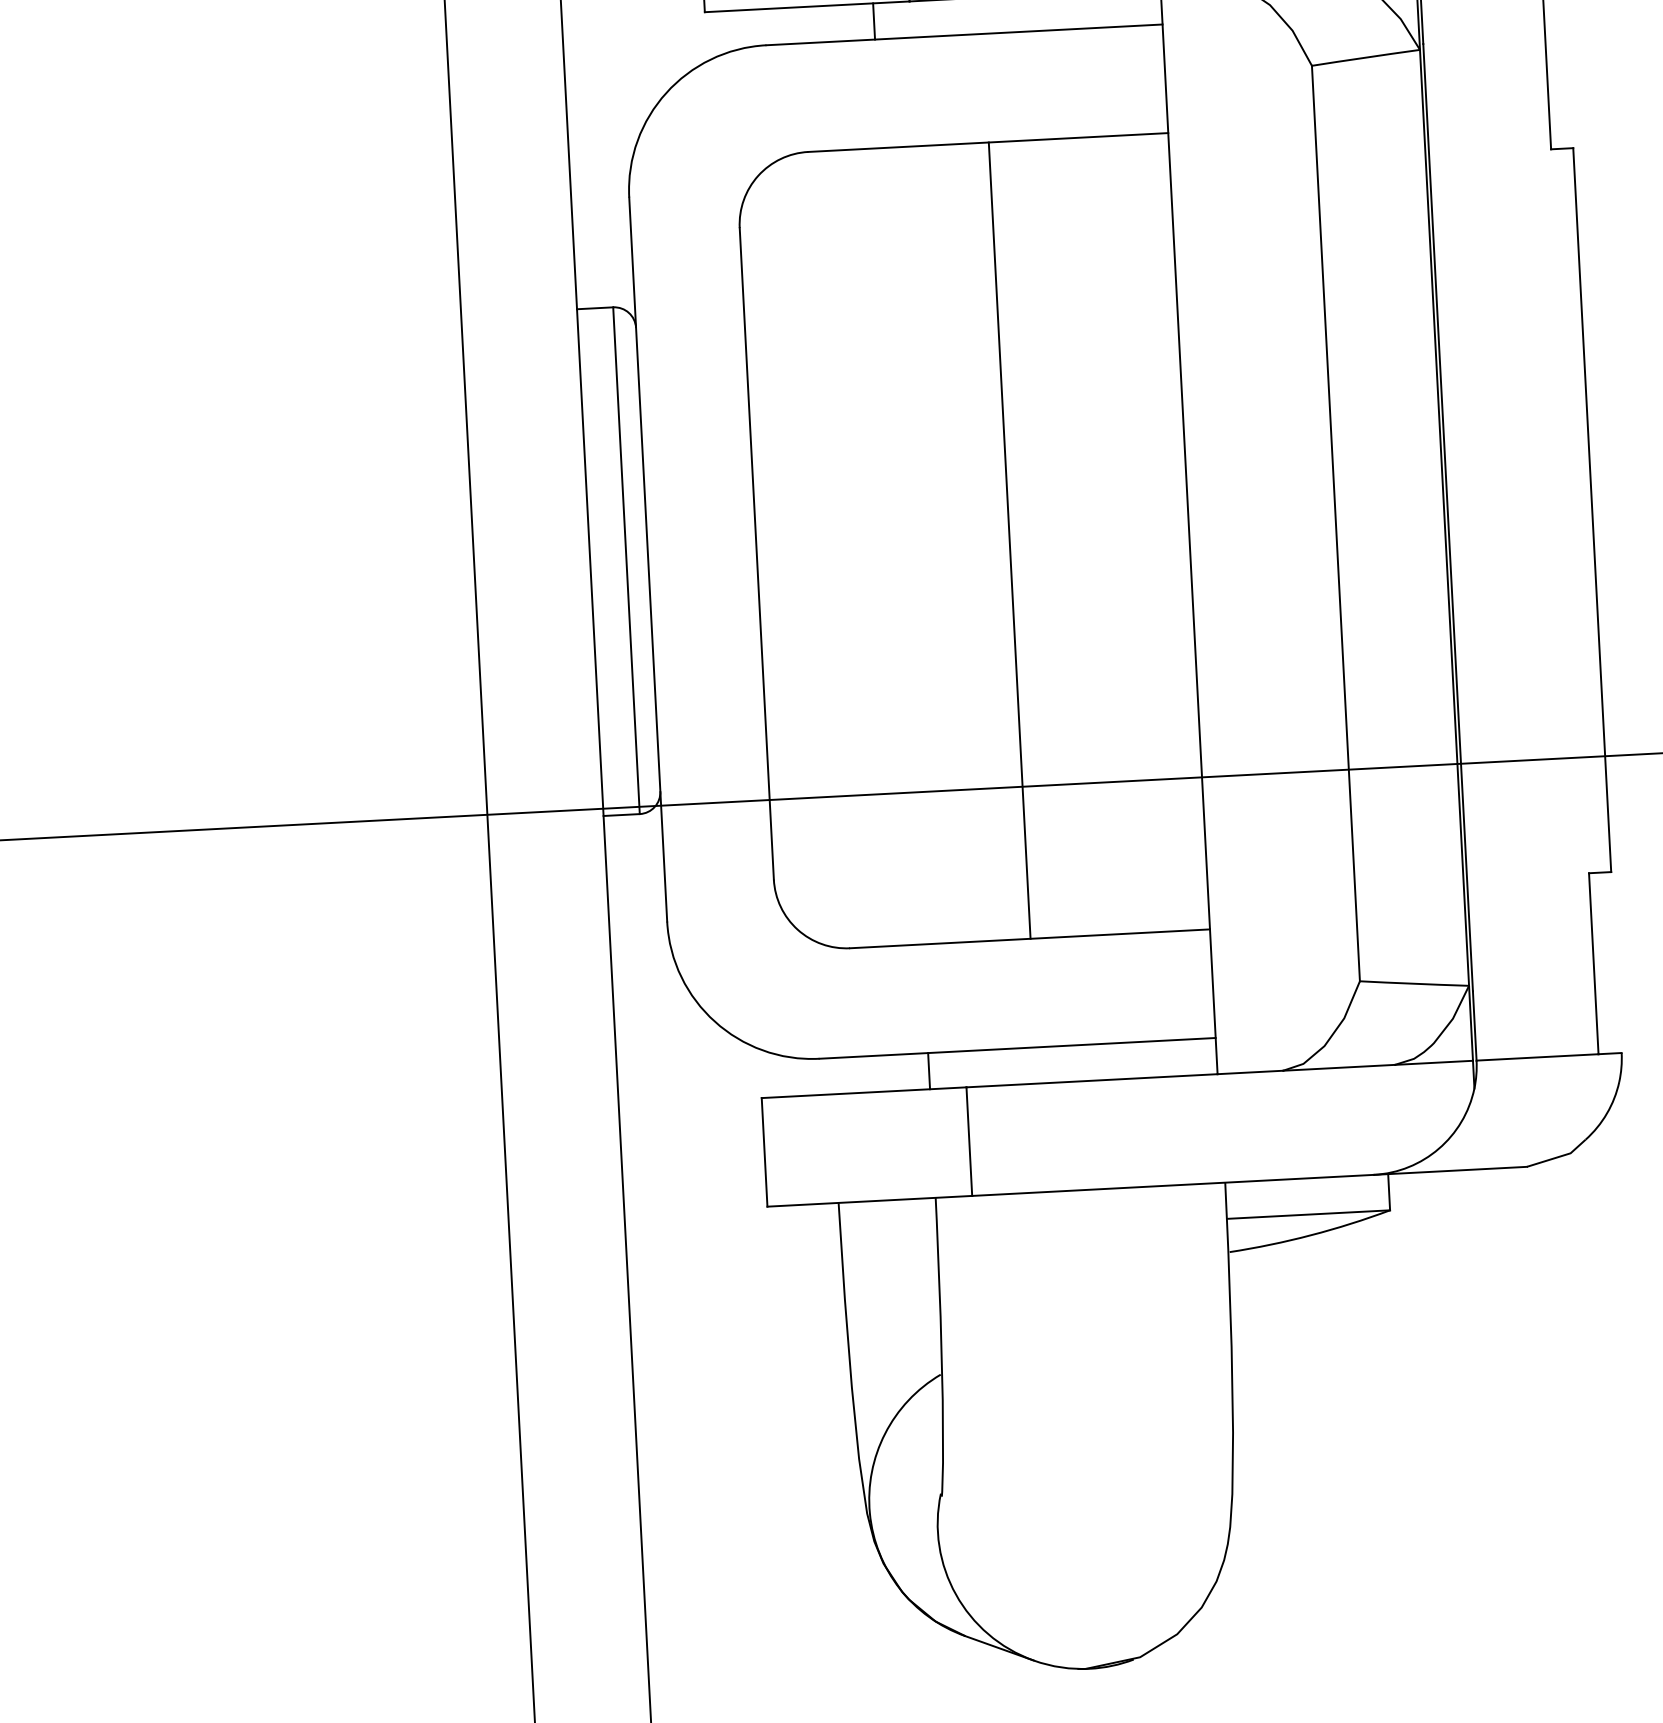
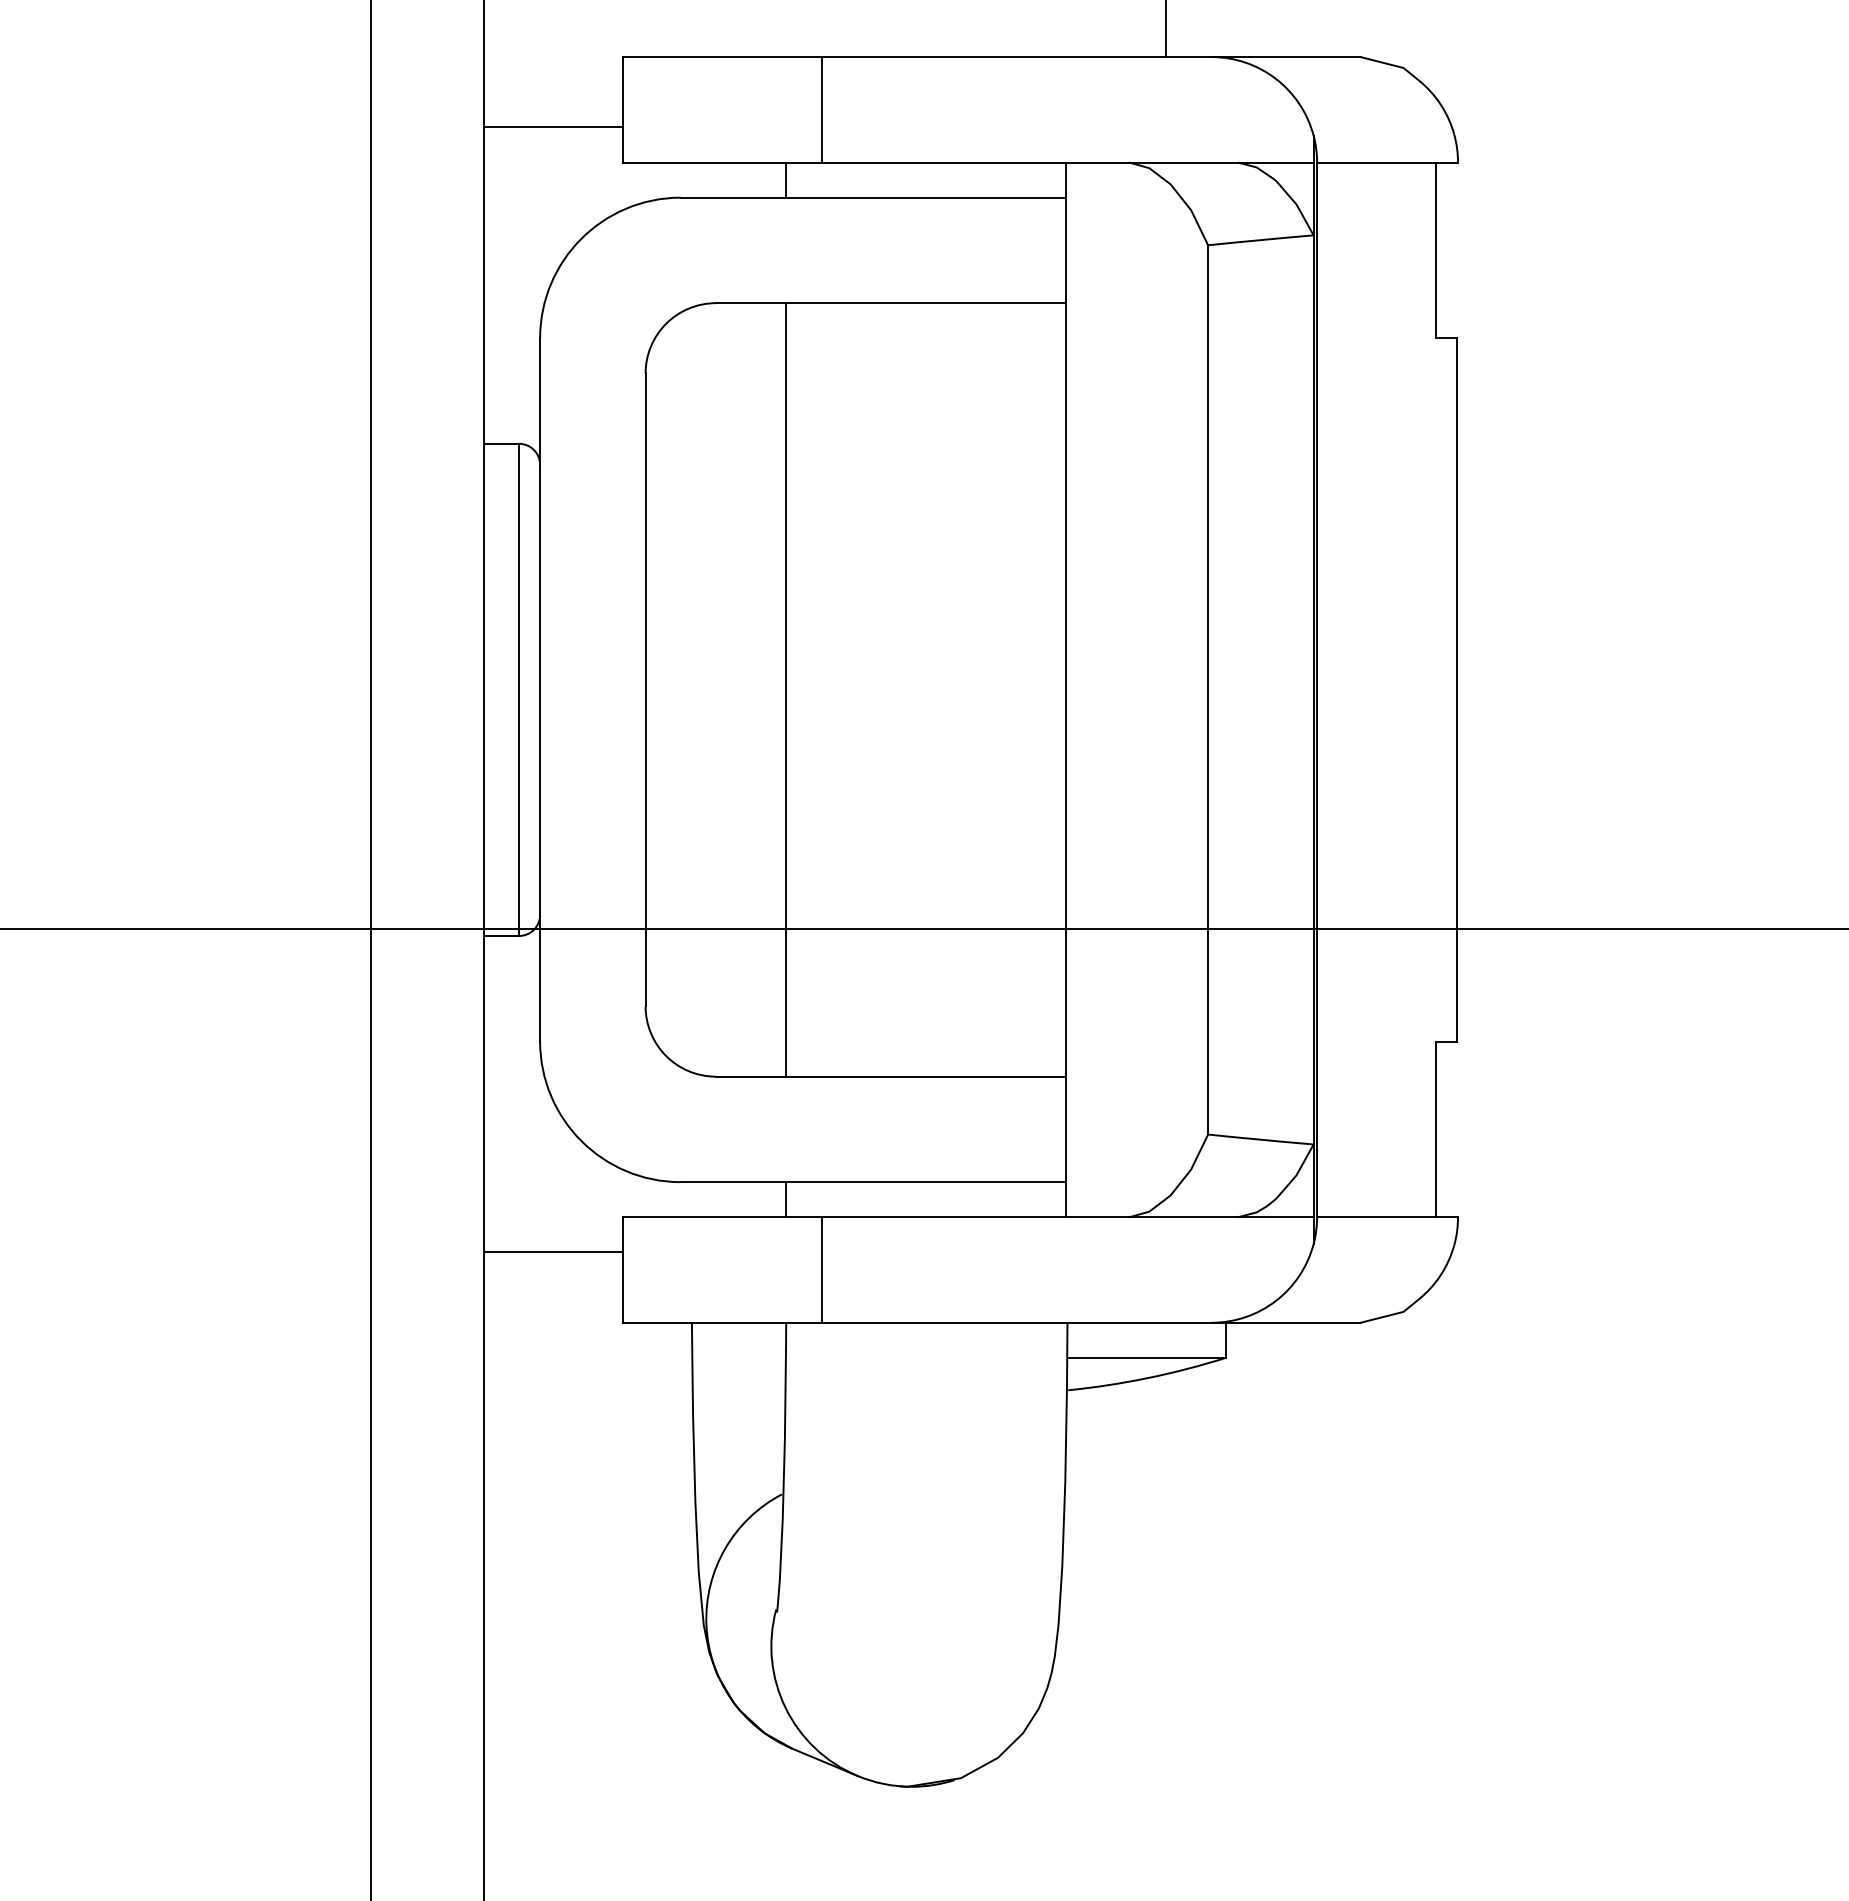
line: (1009, 540) -> (786, 689), moved
line: (691, 1138) -> (552, 1252), added

